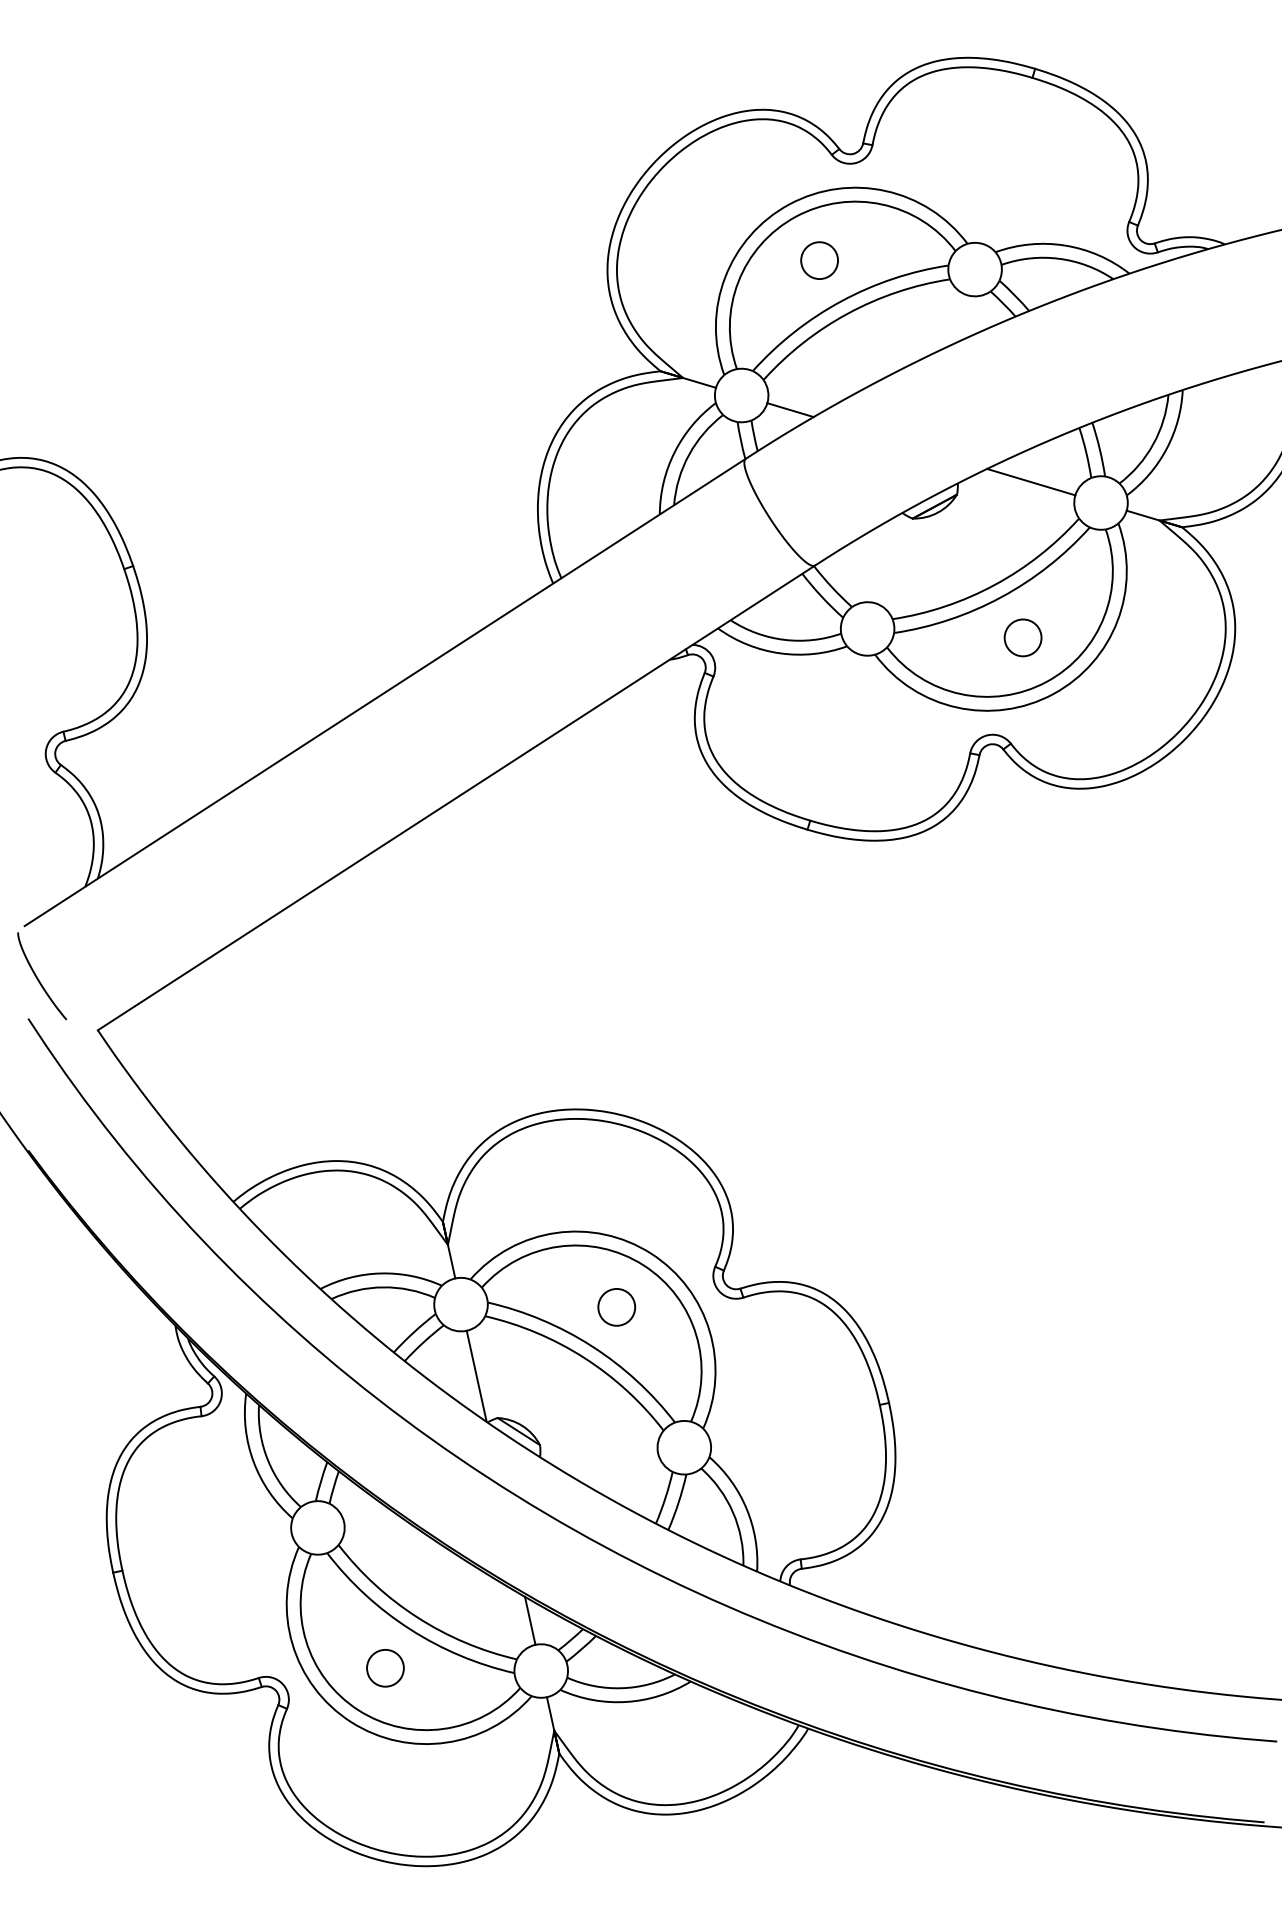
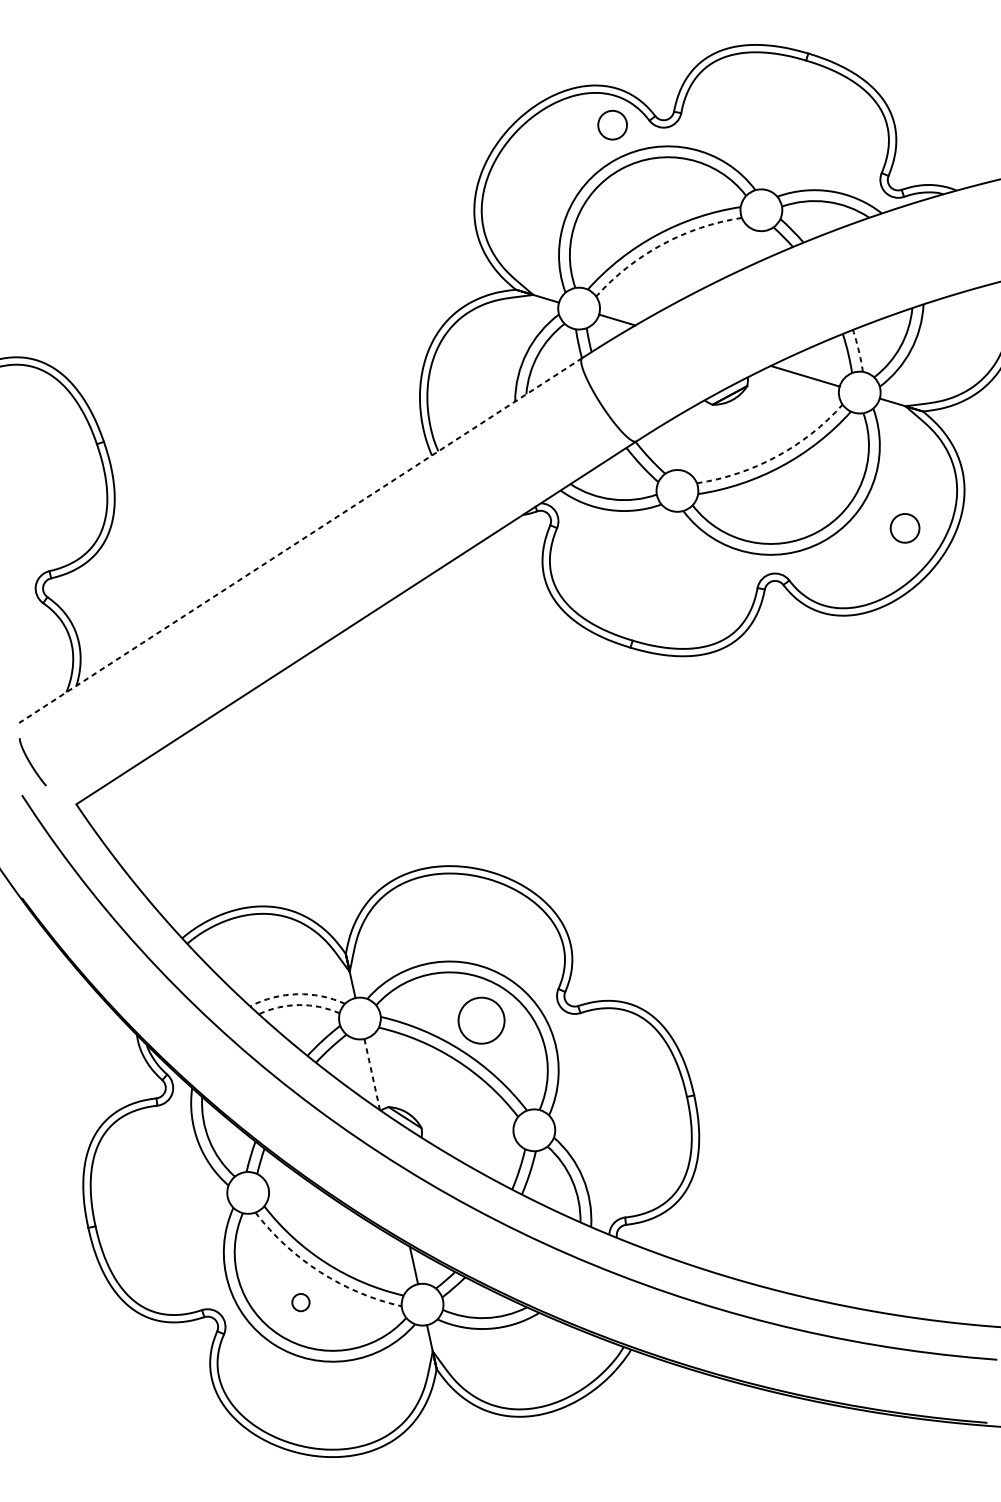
circle: (819, 260) -> (612, 125), moved
arc: (848, 313) -> (662, 244), solid -> dashed
arc: (1099, 449) -> (858, 350), solid -> dashed
arc: (994, 585) -> (776, 456), solid -> dashed
circle: (1022, 637) -> (904, 528), moved
line: (385, 692) -> (300, 540), solid -> dashed
part: (42, 976) -> (33, 762), size x0.7
arc: (380, 1273) -> (297, 994), solid -> dashed
arc: (383, 1287) -> (299, 1005), solid -> dashed
circle: (616, 1306) -> (481, 1020), size x1.6
line: (476, 1376) -> (372, 1074), solid -> dashed
arc: (410, 1629) -> (320, 1272), solid -> dashed
circle: (385, 1668) -> (300, 1302), size x0.6

